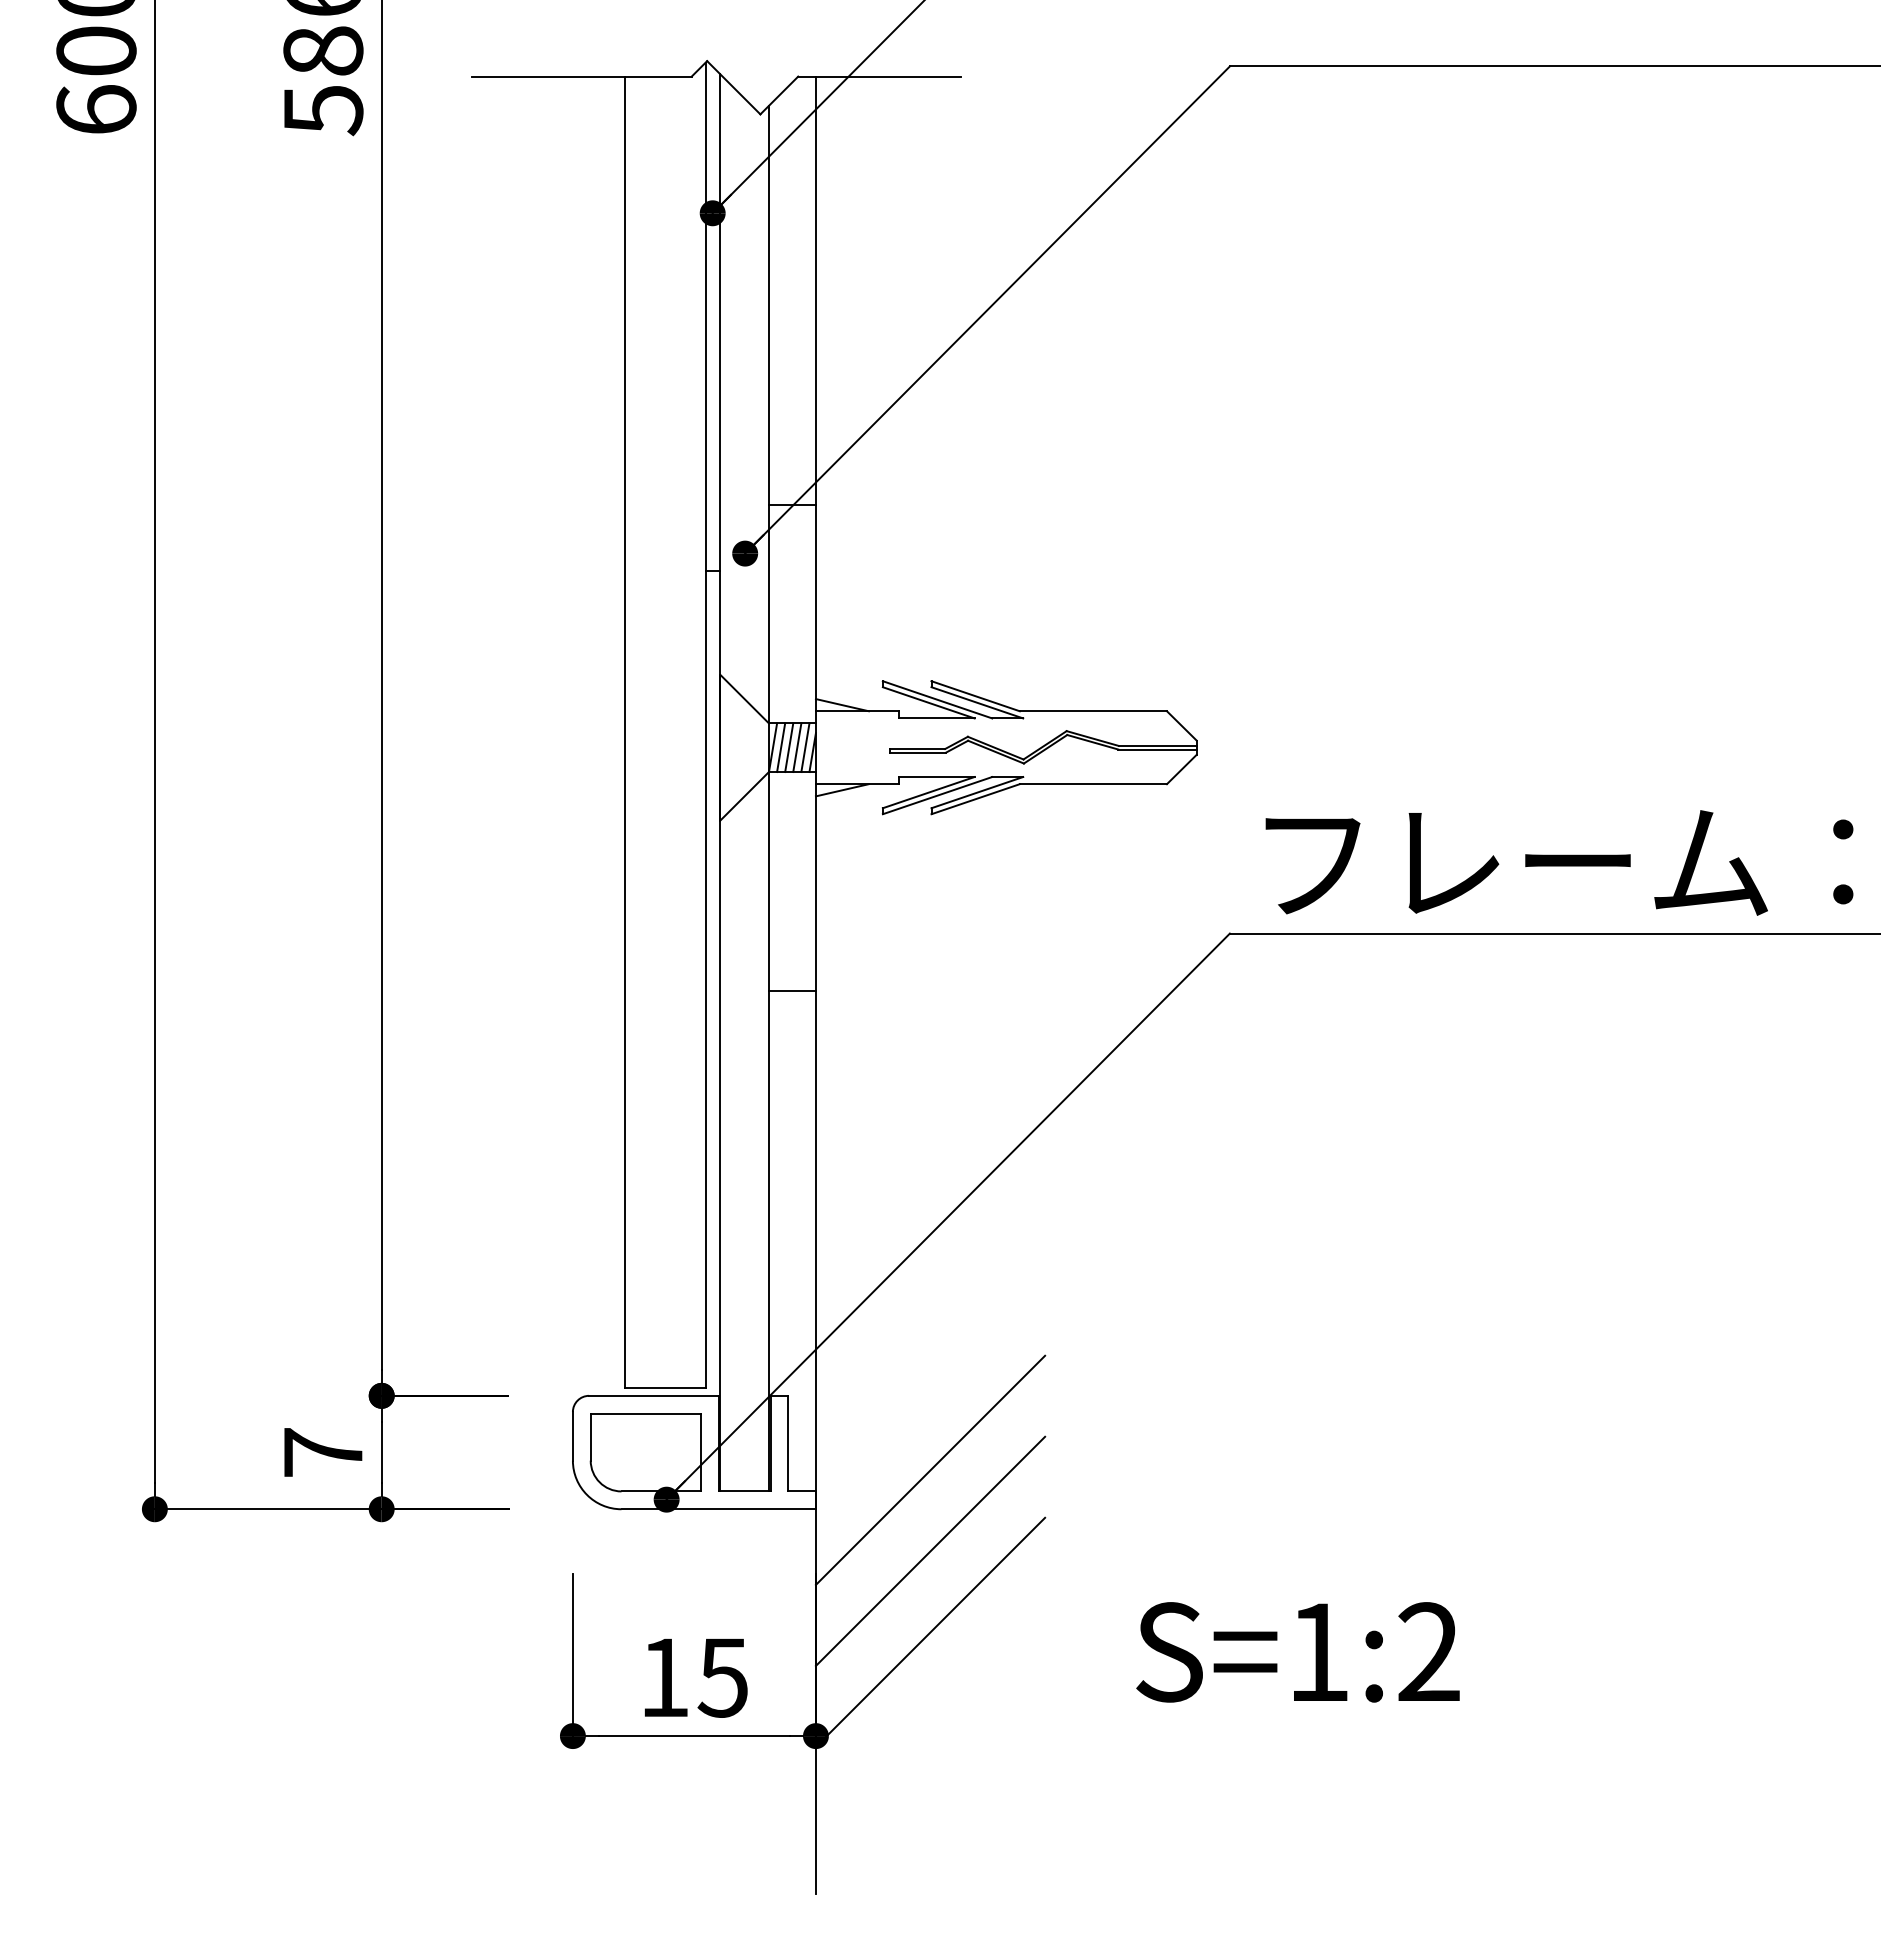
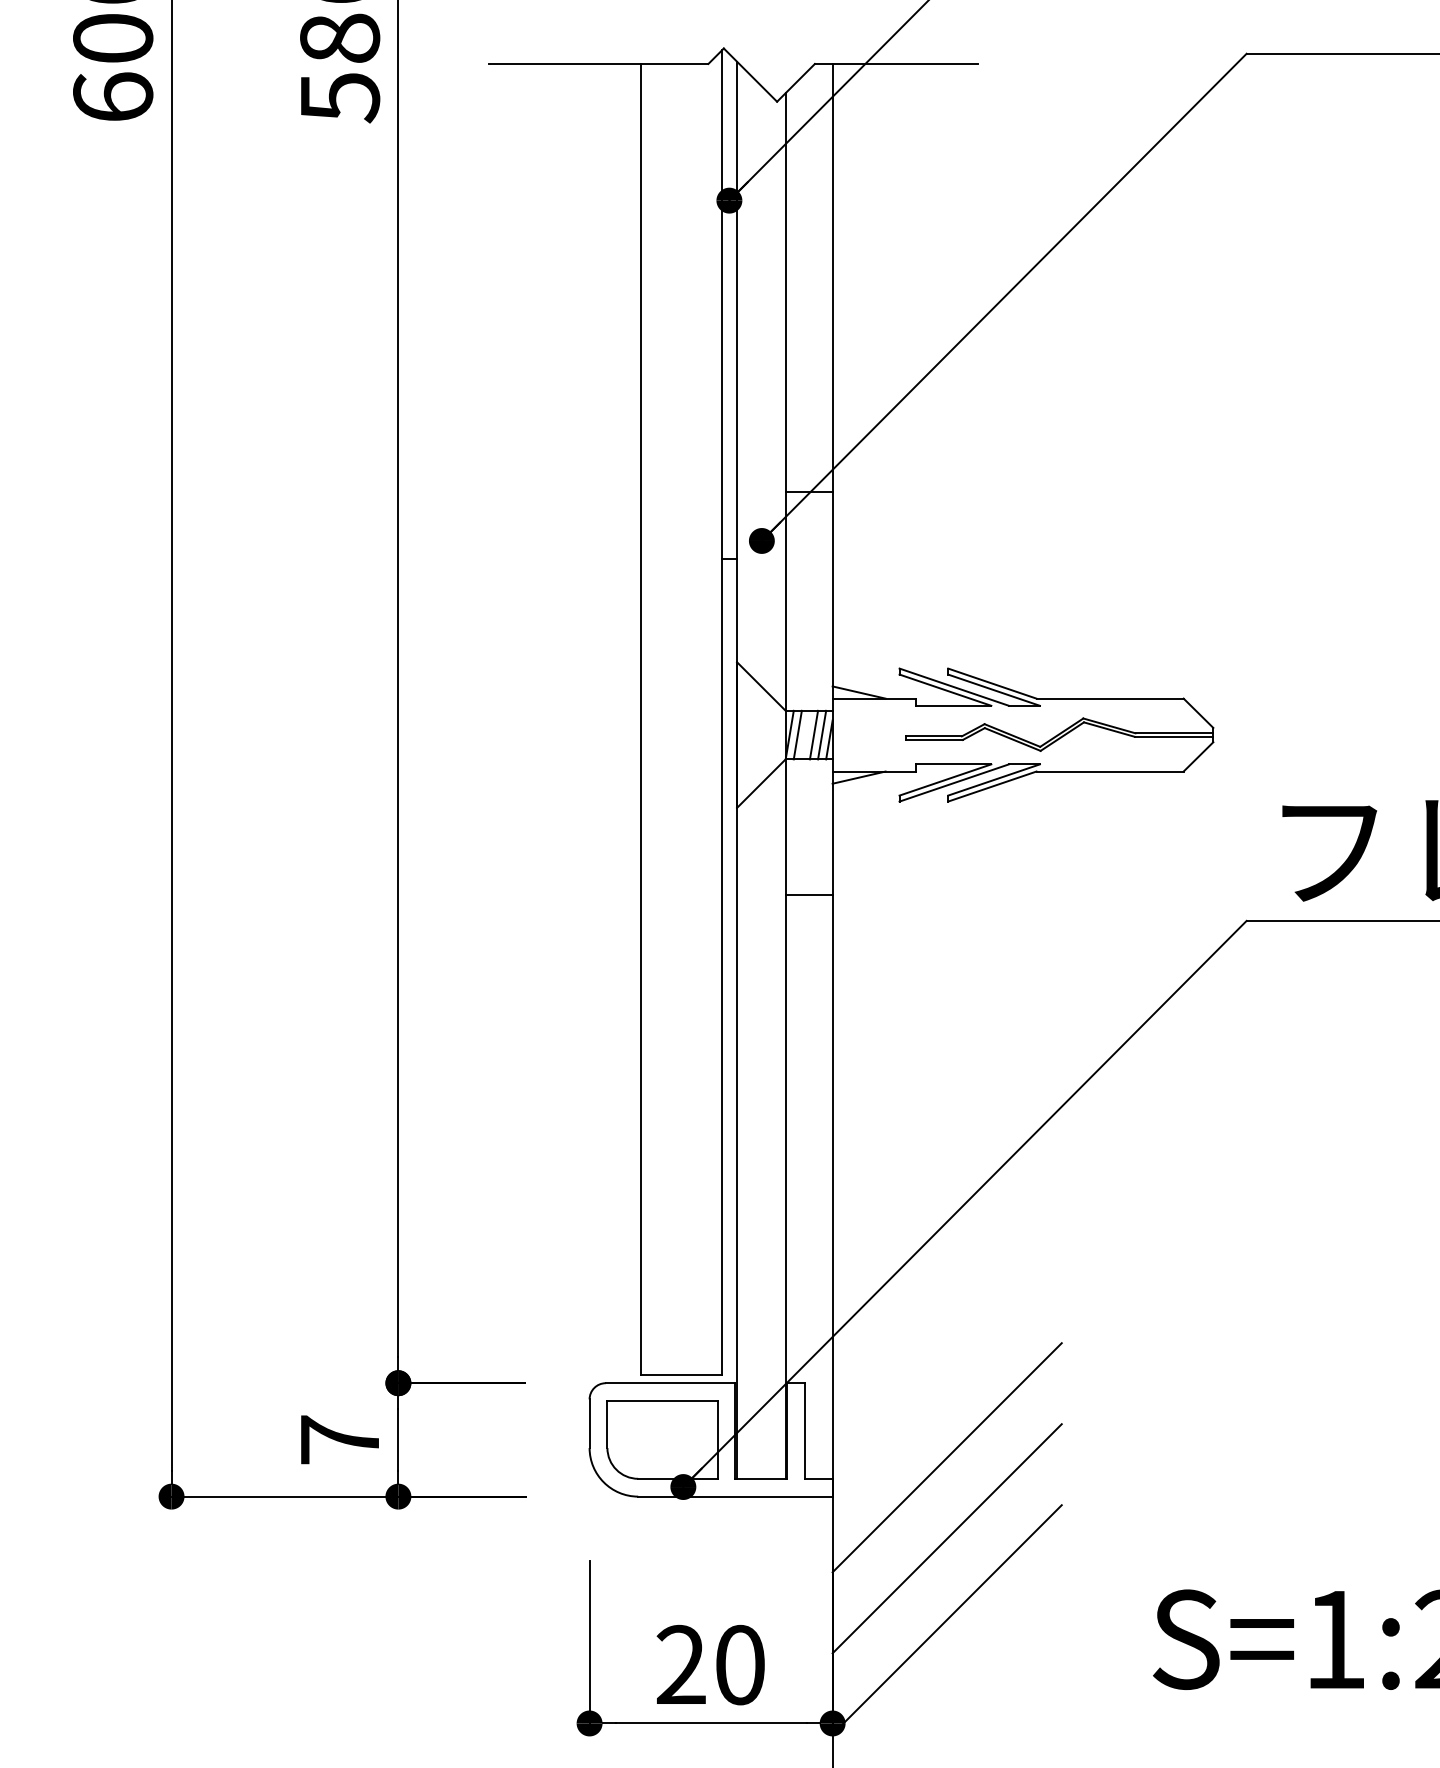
line: (789, 747) -> (806, 734), removed
line: (791, 990) -> (808, 894), moved
text: (694, 1677) -> (711, 1664), 15 -> 20

